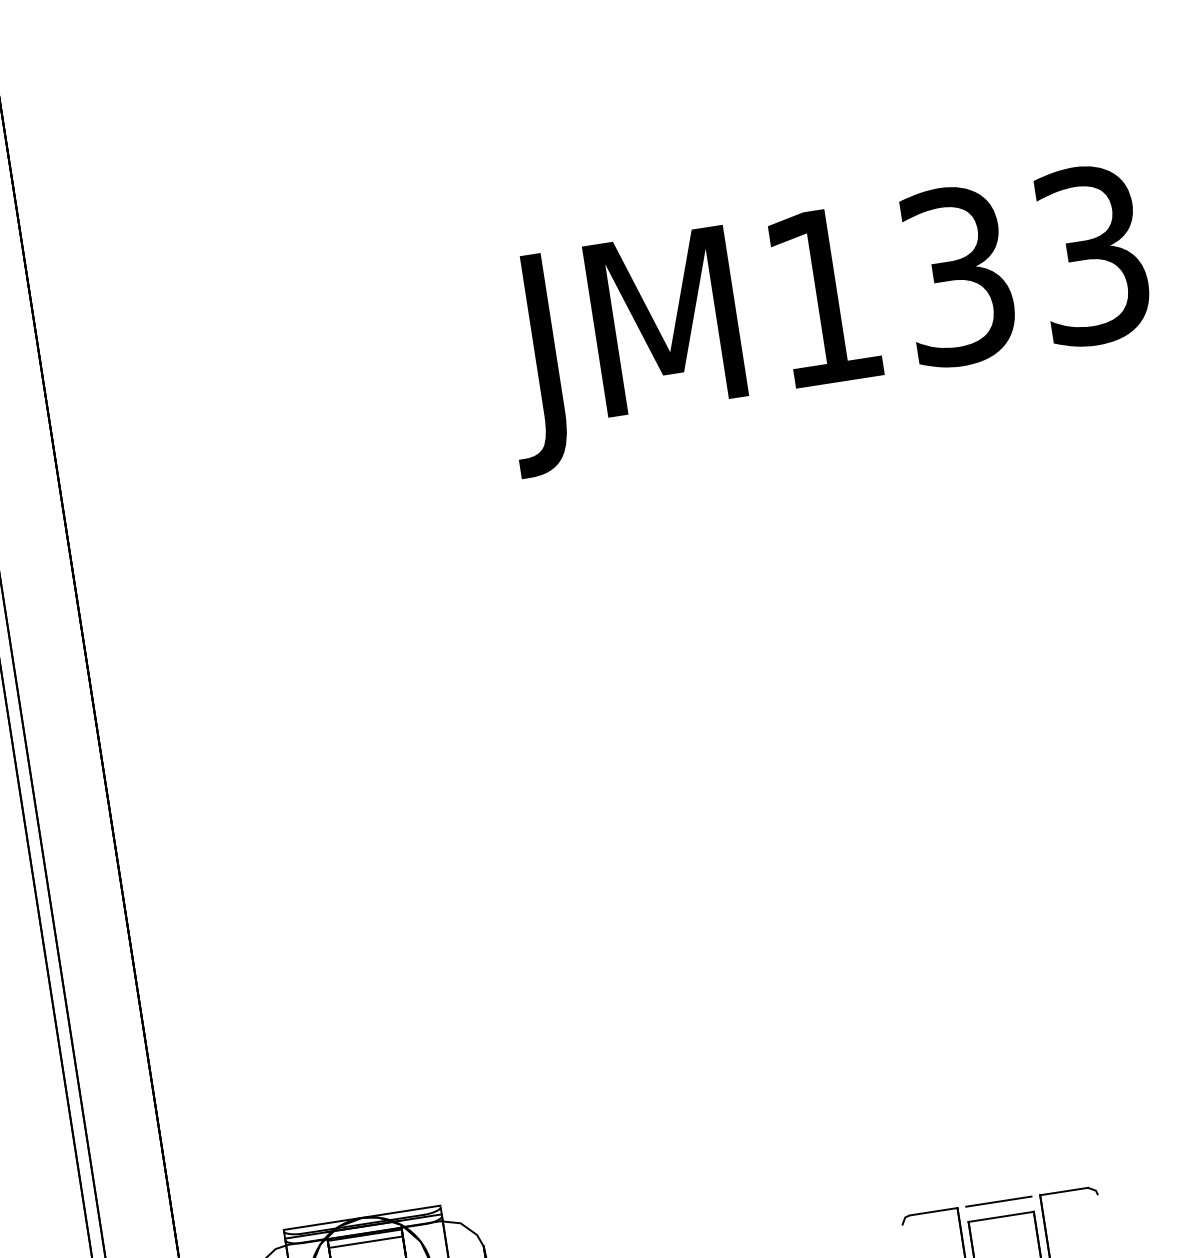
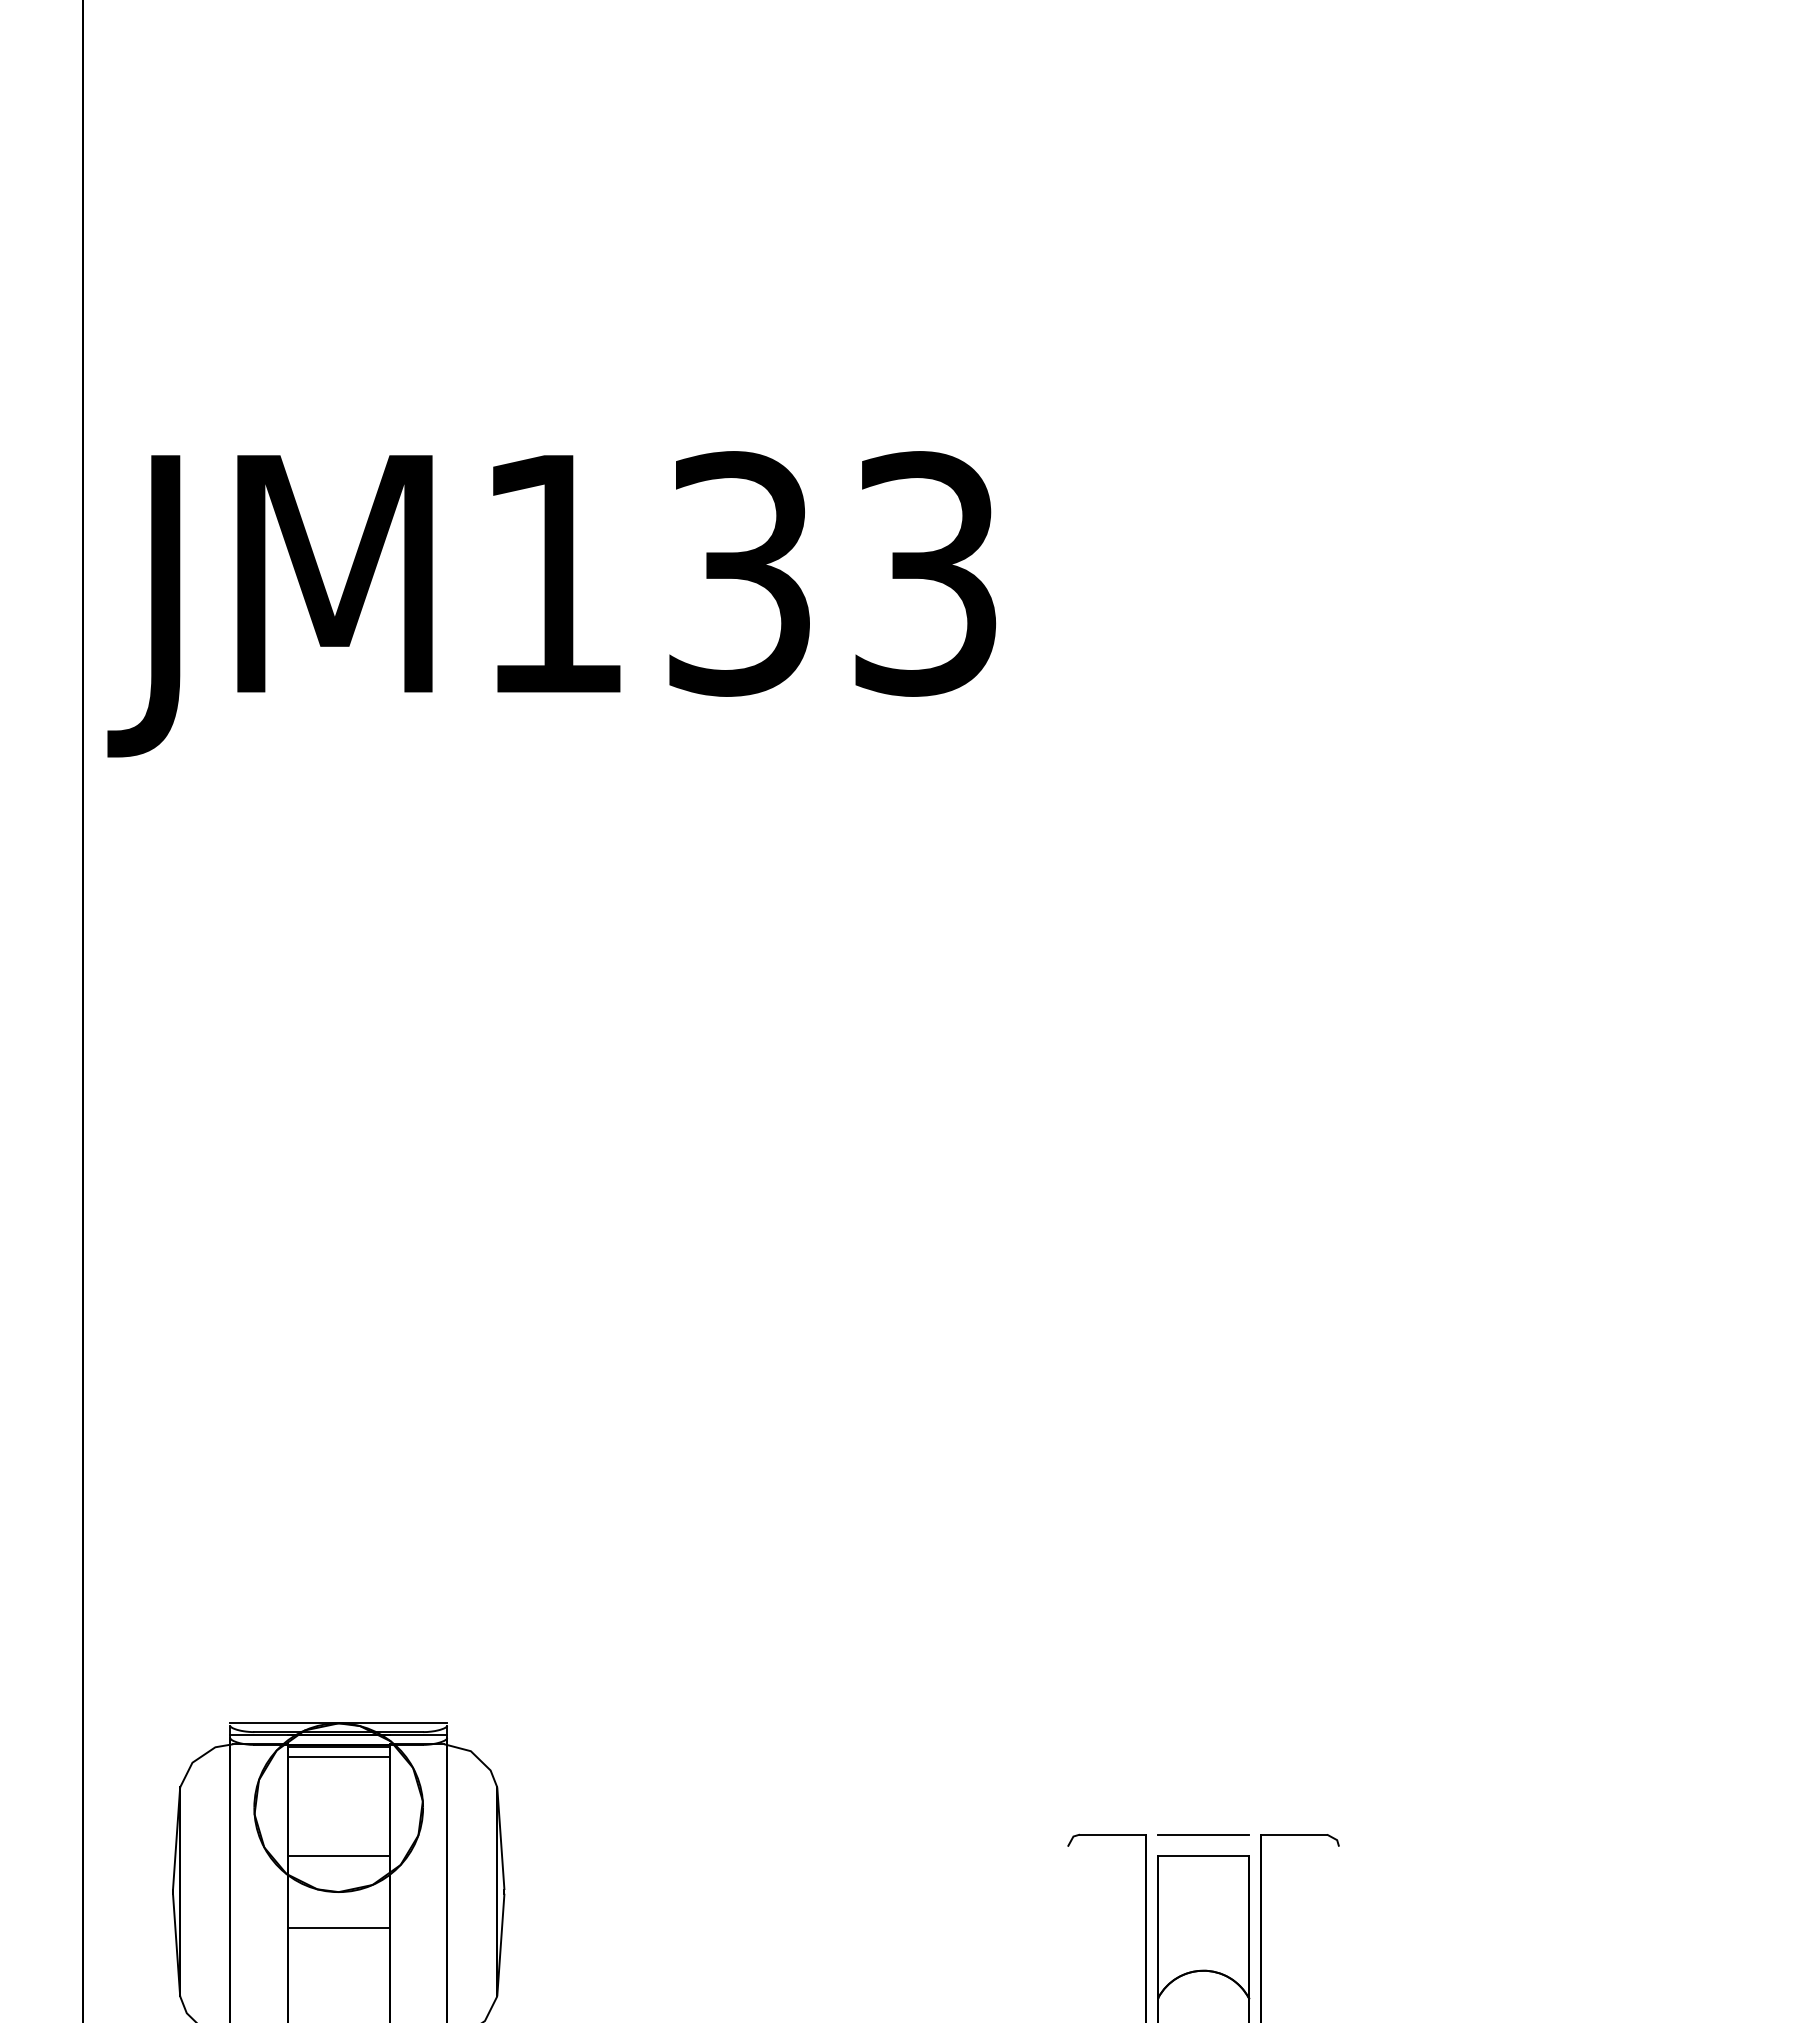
text: (825, 319) -> (551, 604), moved

